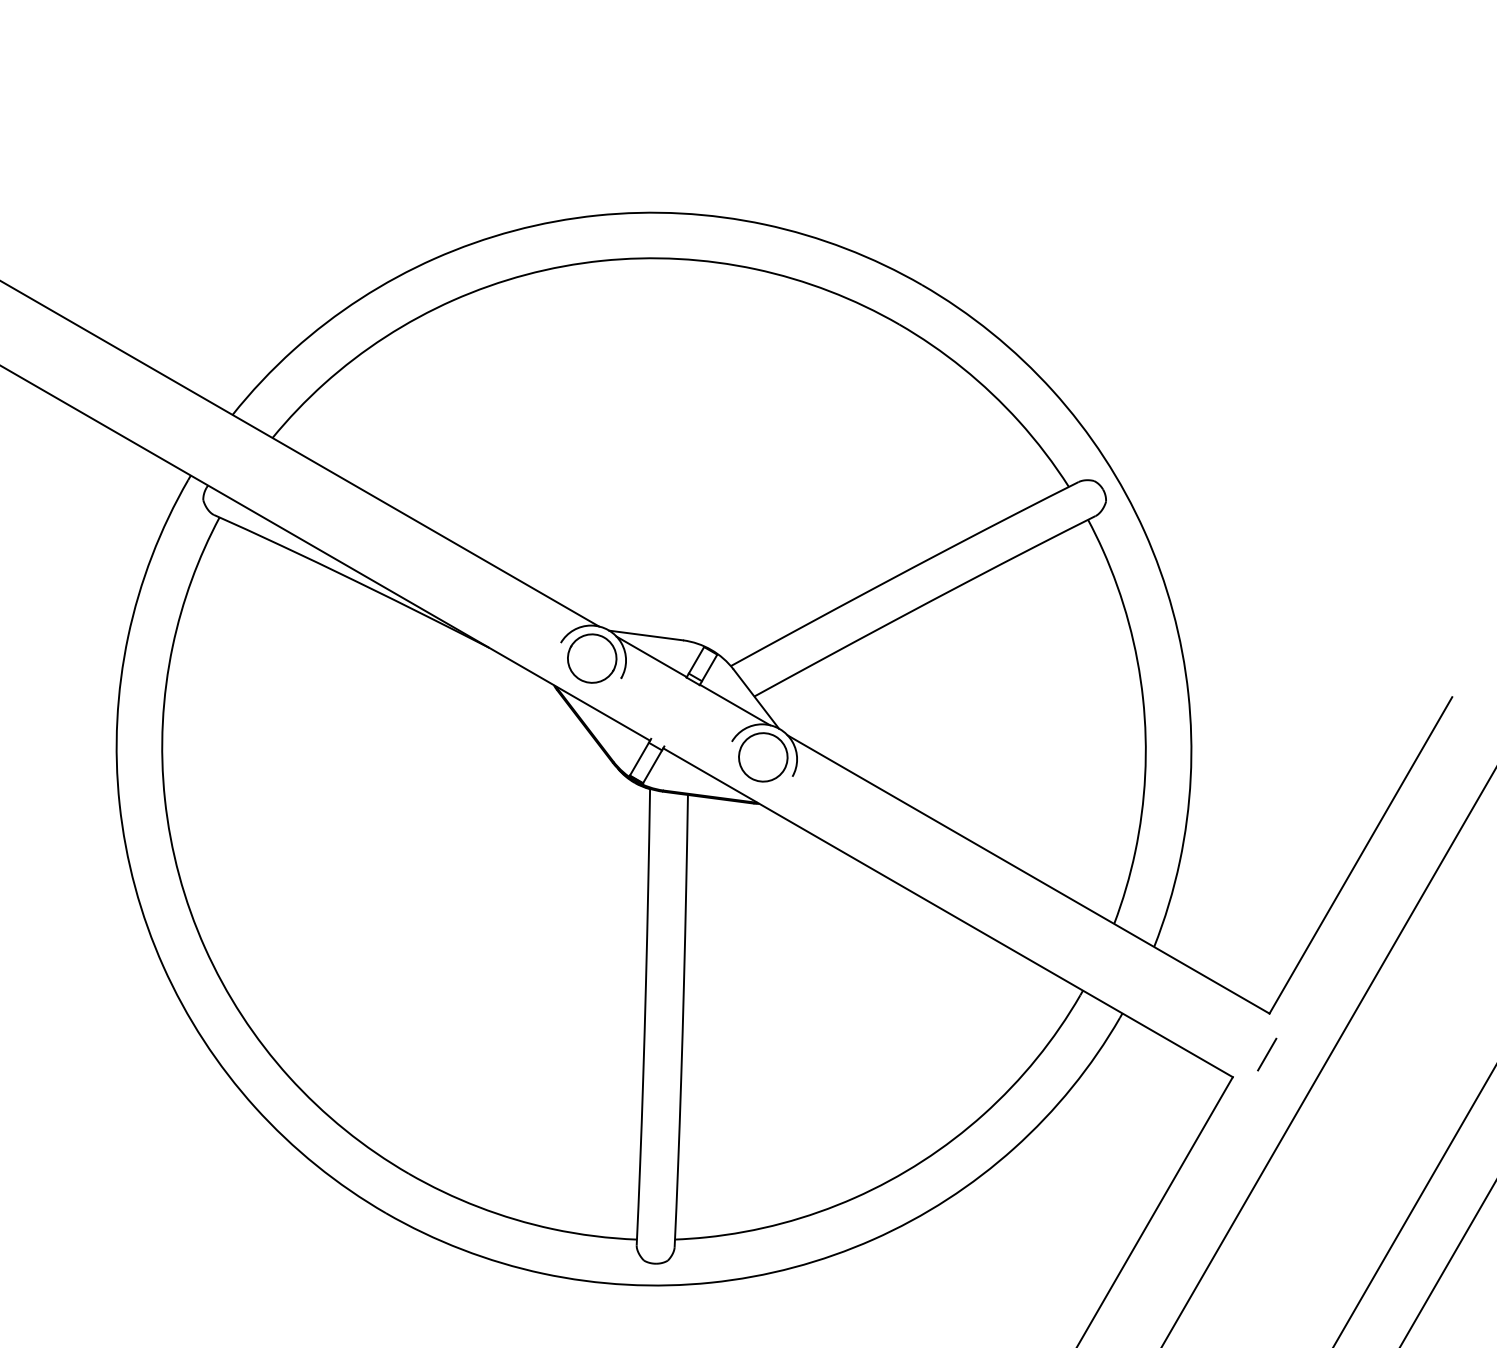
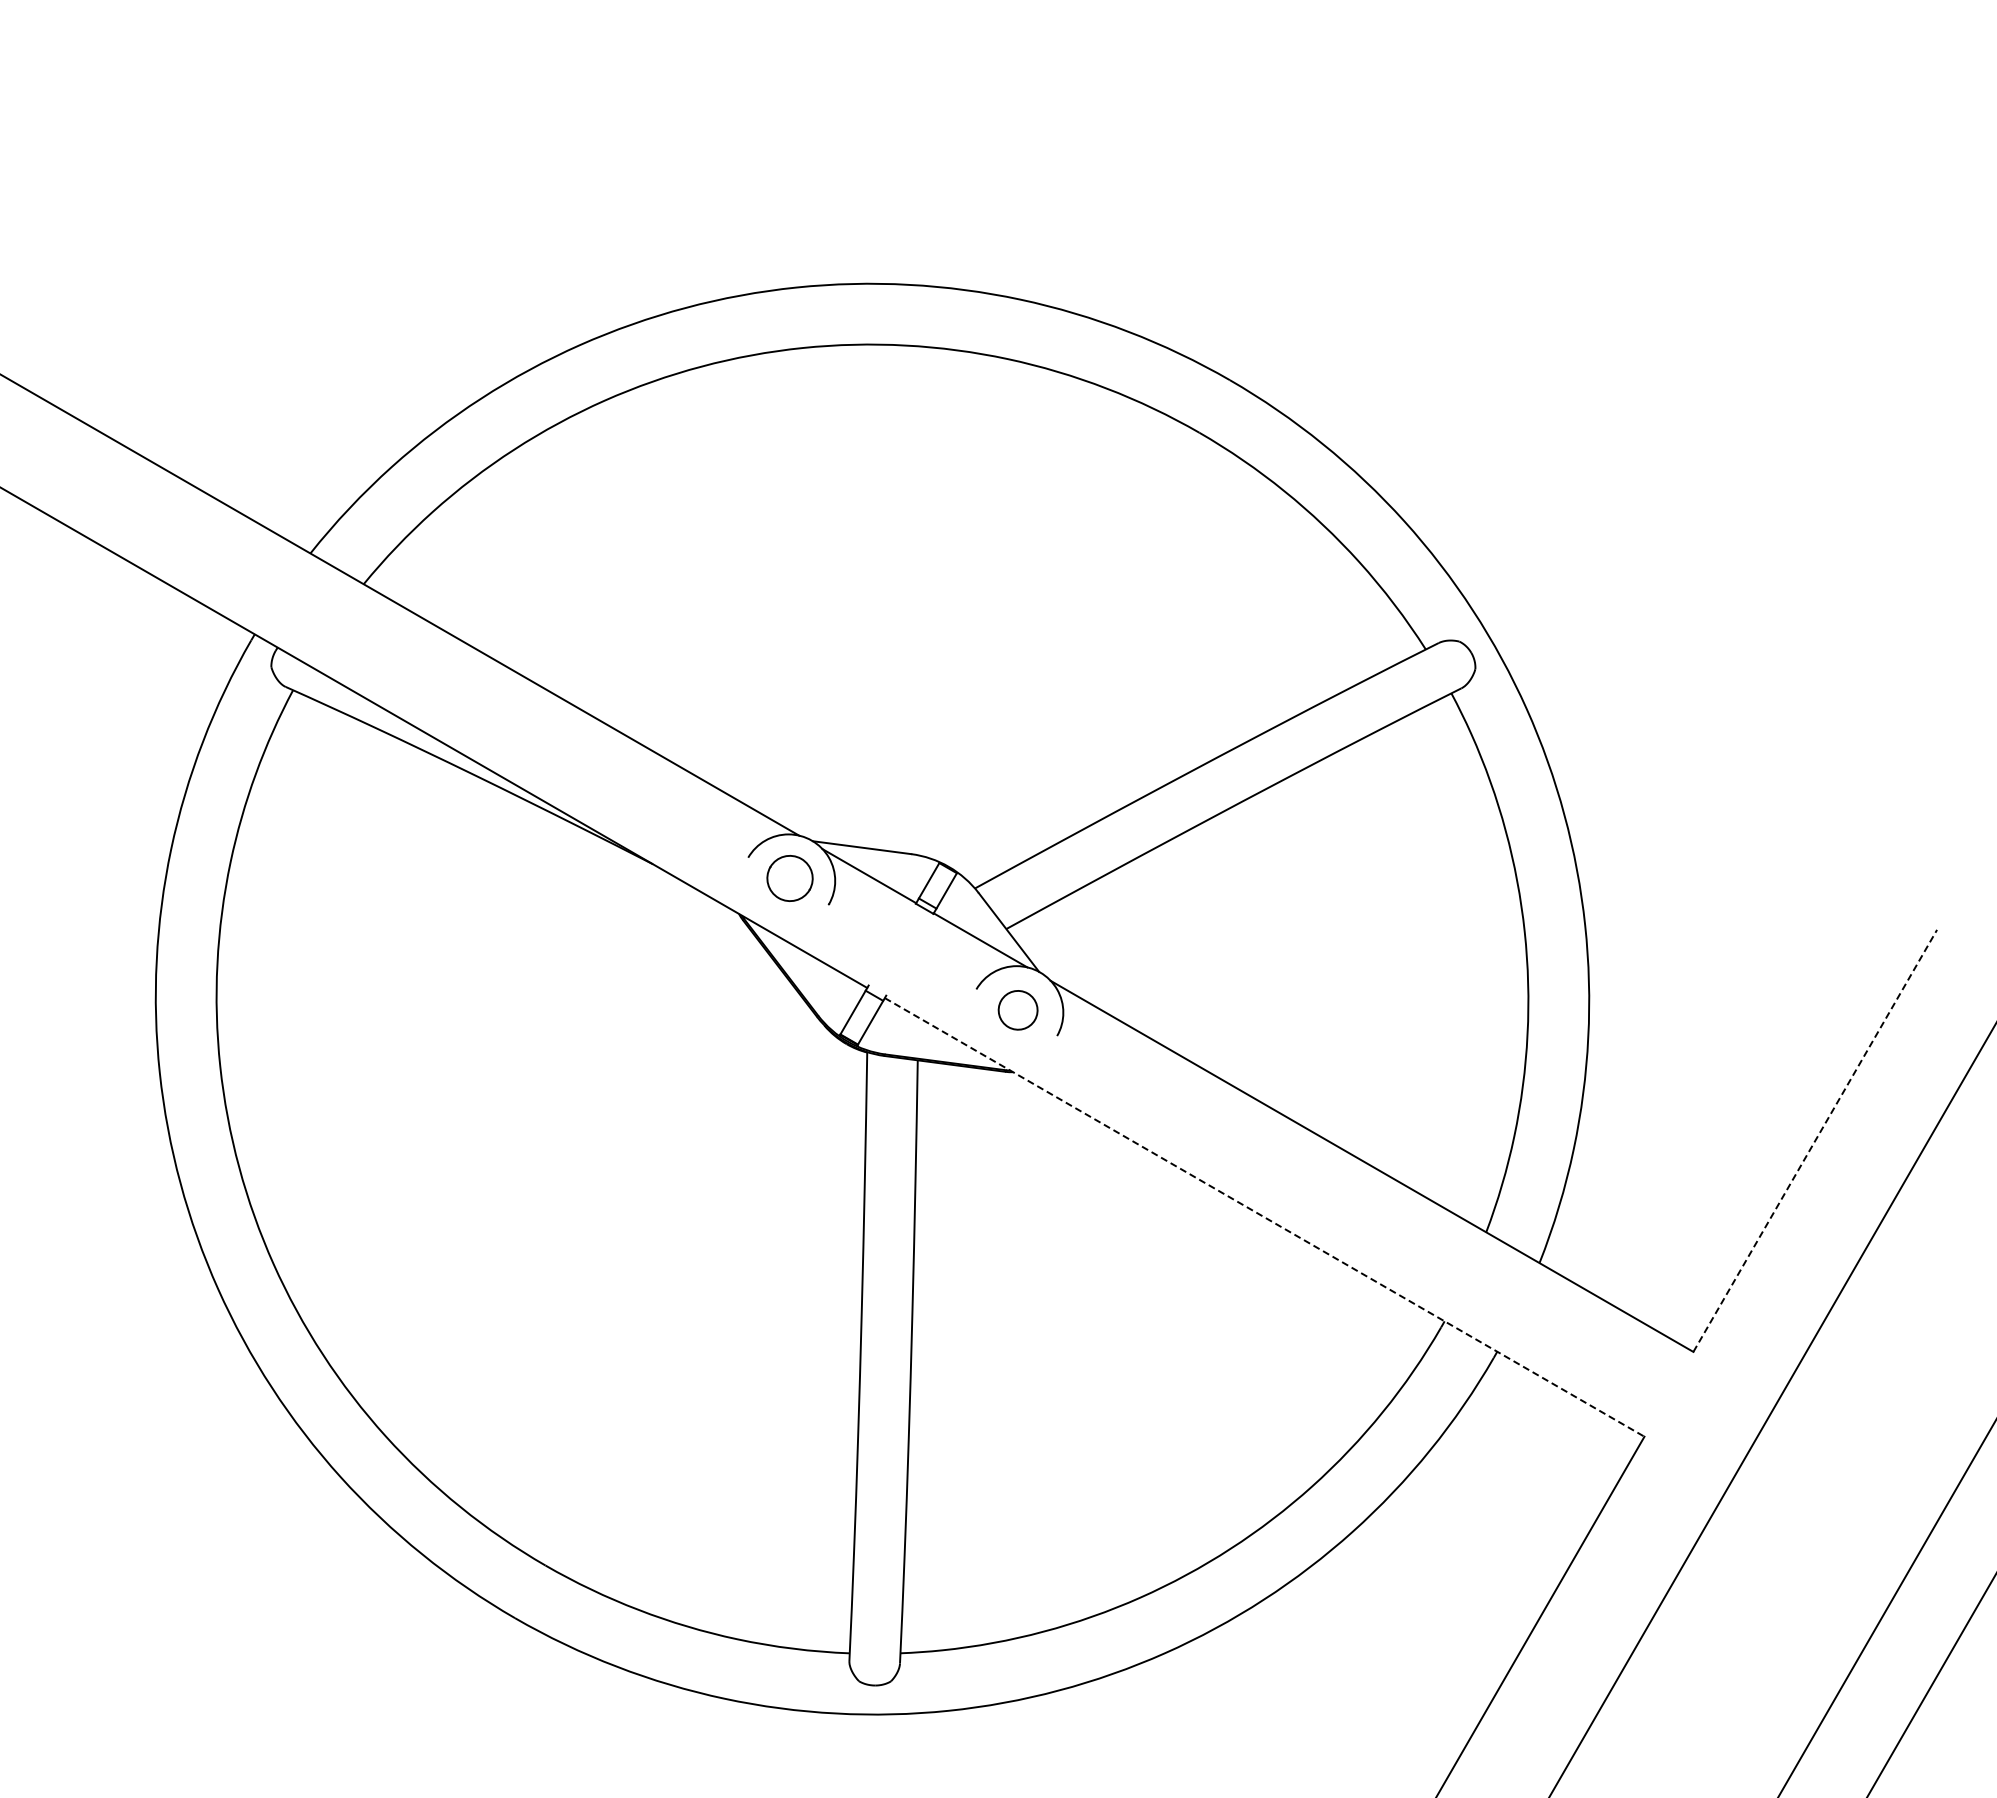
part: (591, 658) -> (789, 878), size x0.7
part: (762, 757) -> (1017, 1010), size x0.6
line: (1361, 855) -> (1815, 1140), solid -> dashed
line: (947, 912) -> (1264, 1217), solid -> dashed
line: (1267, 1054) -> (1690, 1406), removed

